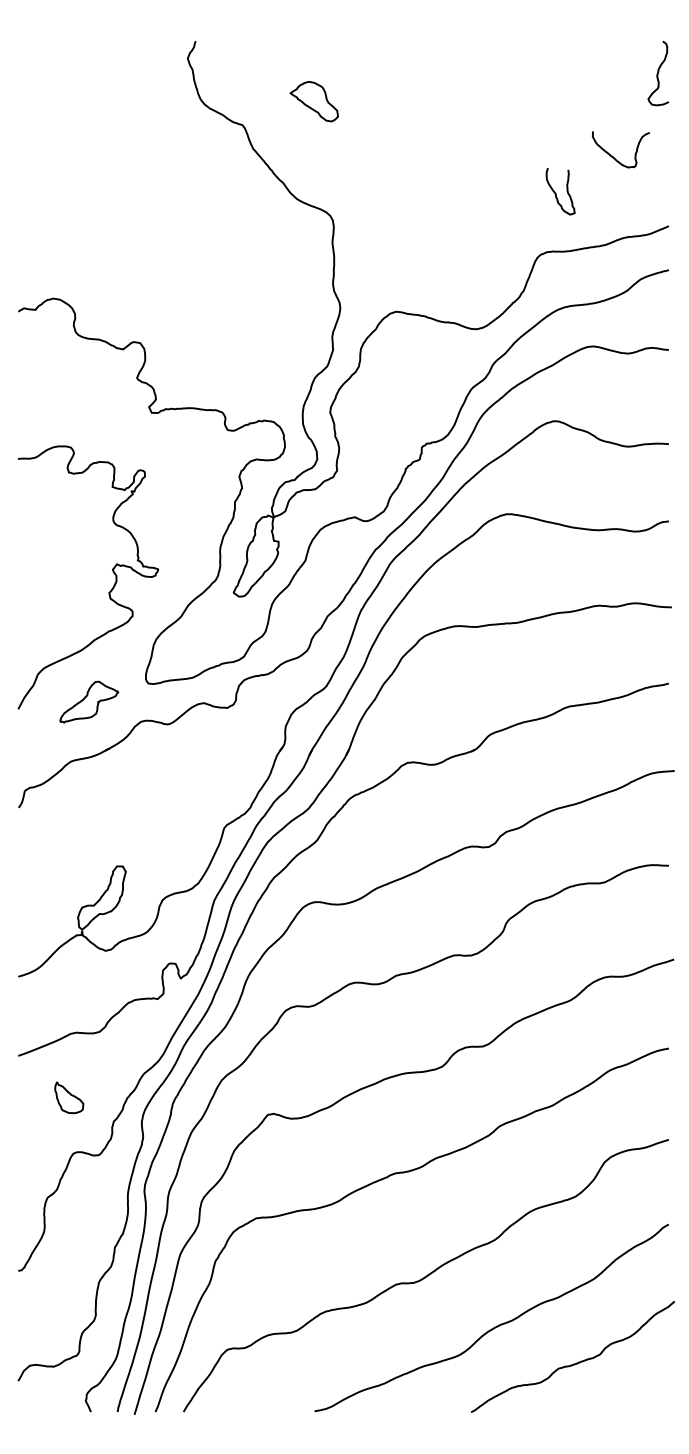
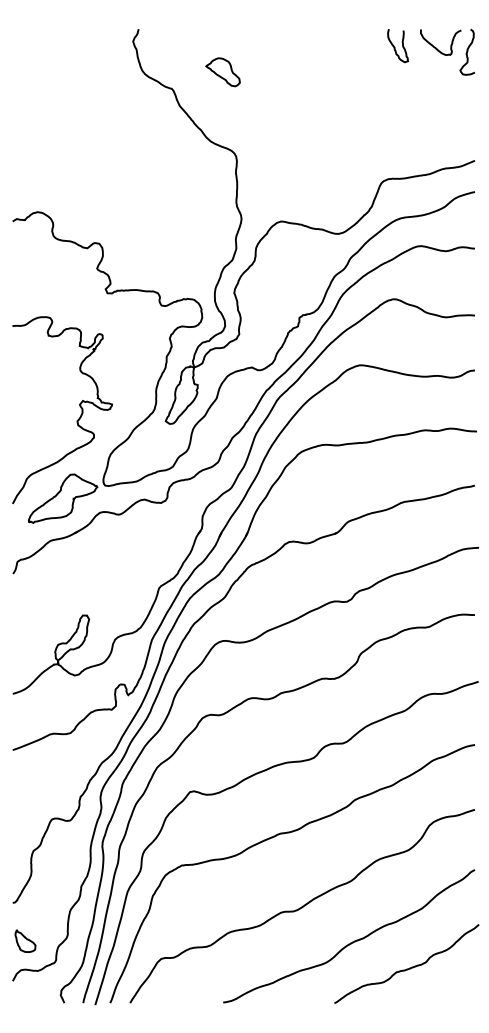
curve: (613, 156) -> (435, 47), moved
curve: (556, 193) -> (395, 47), moved
part: (89, 702) -> (63, 499), size x1.67
part: (69, 1097) -> (25, 940), moved

